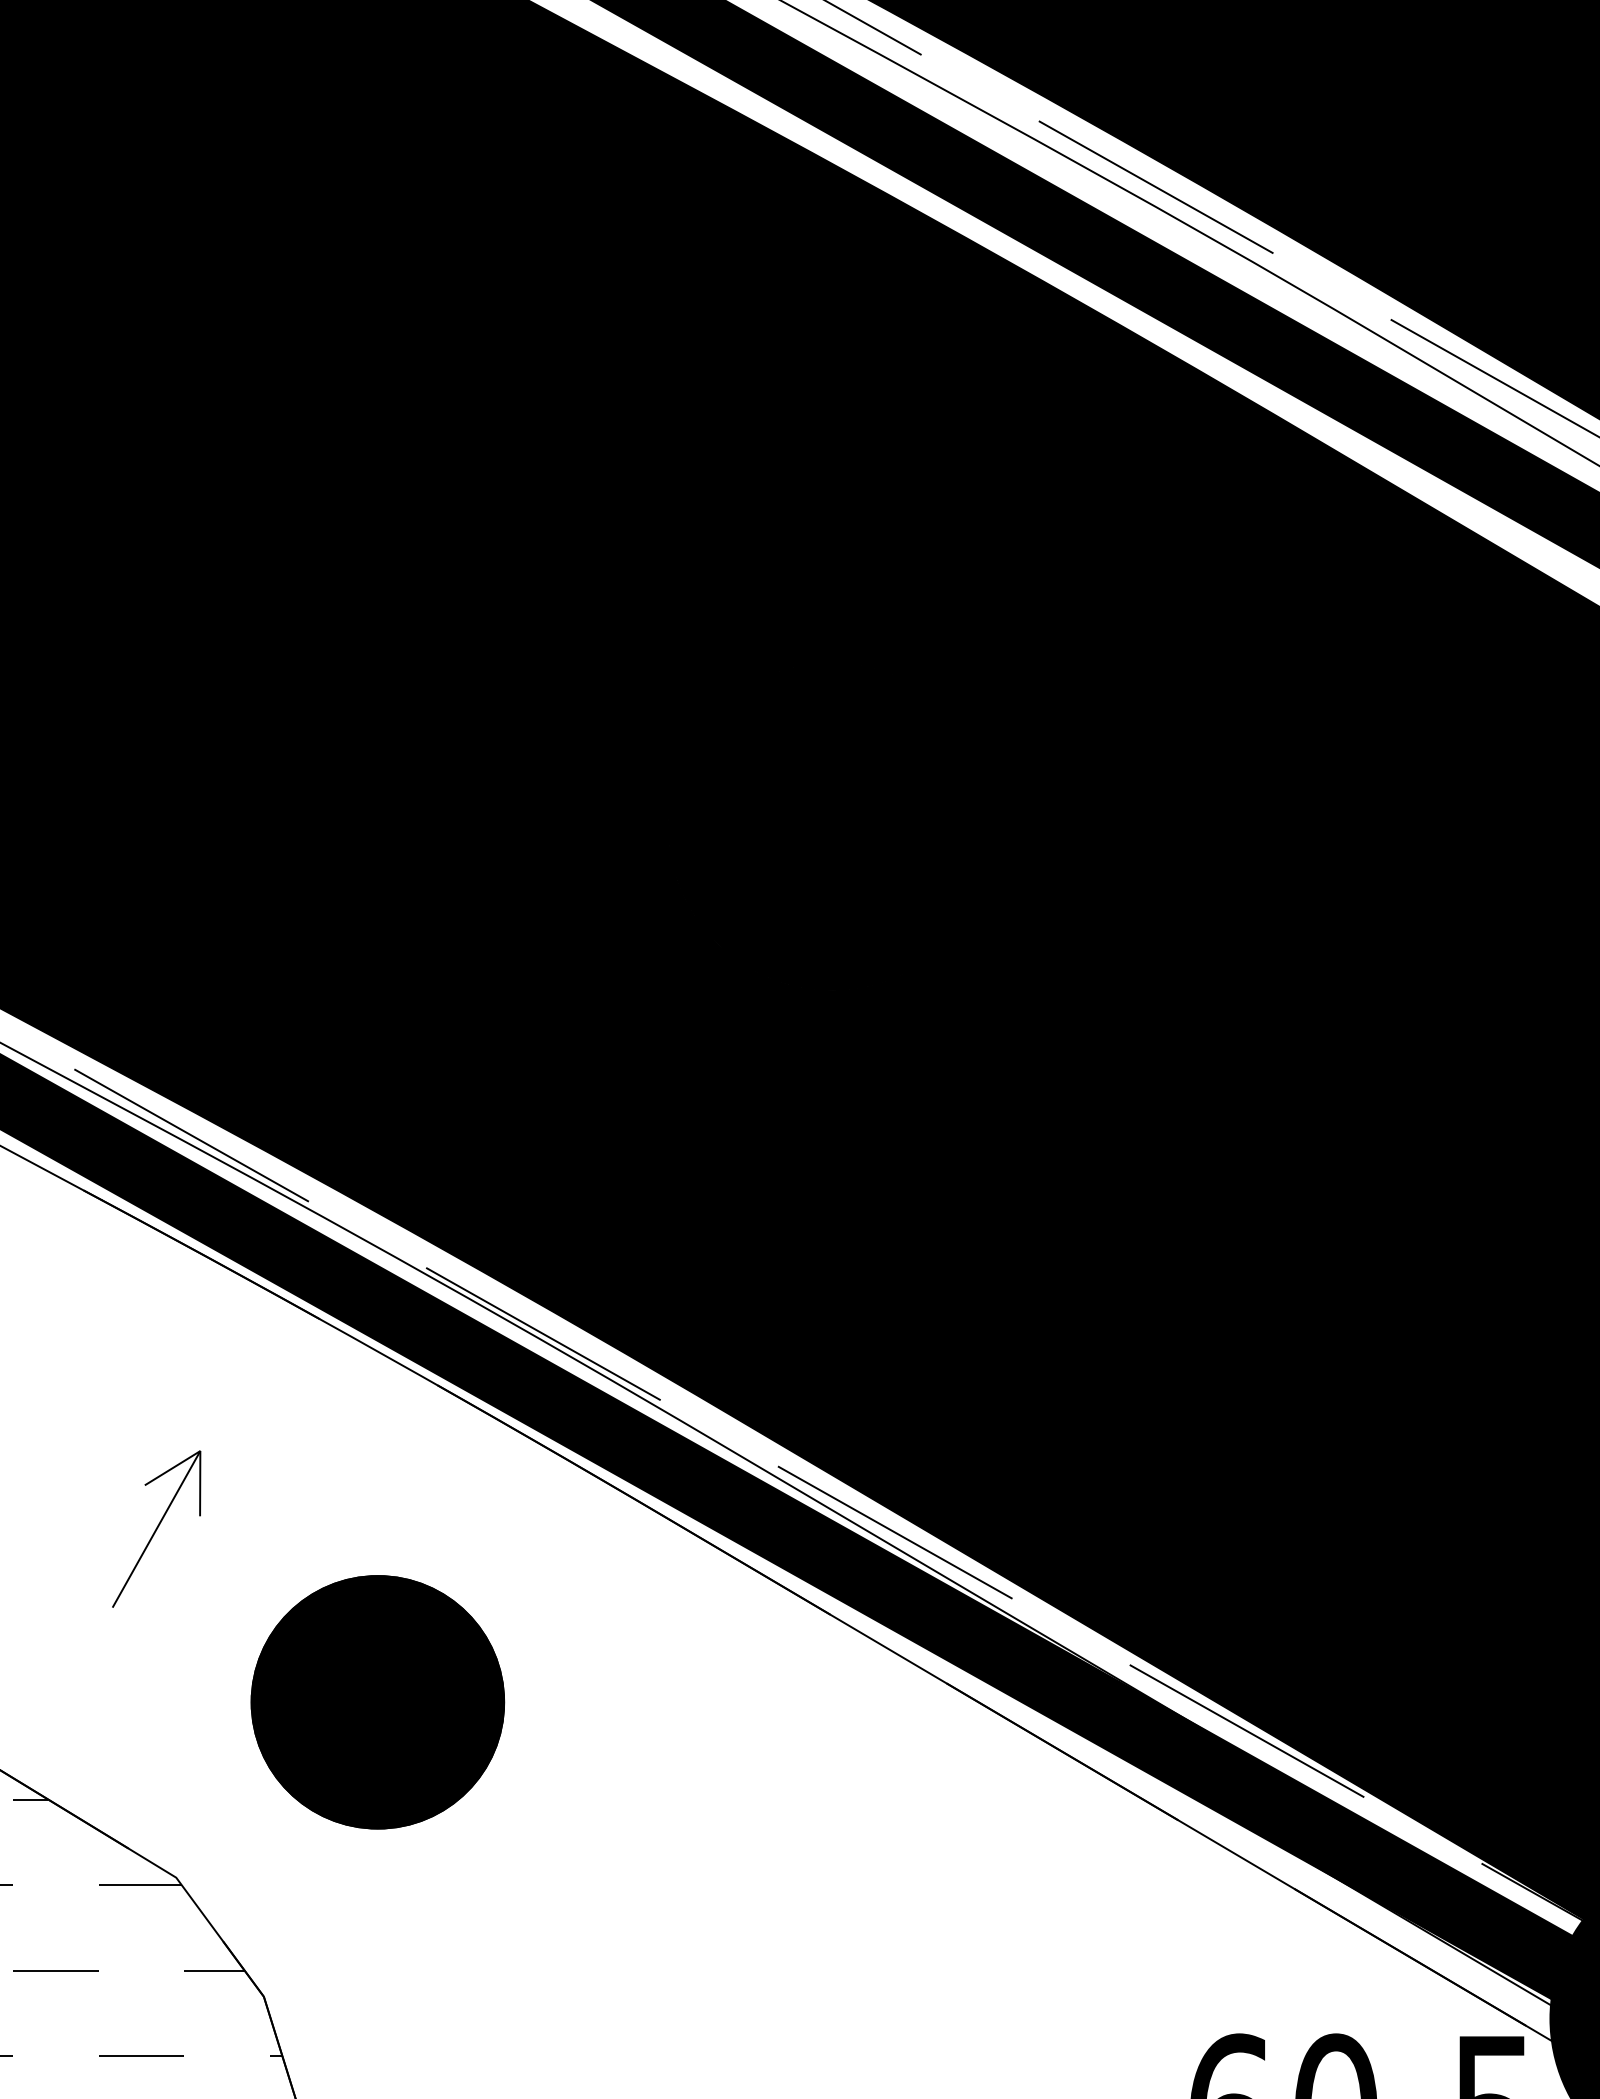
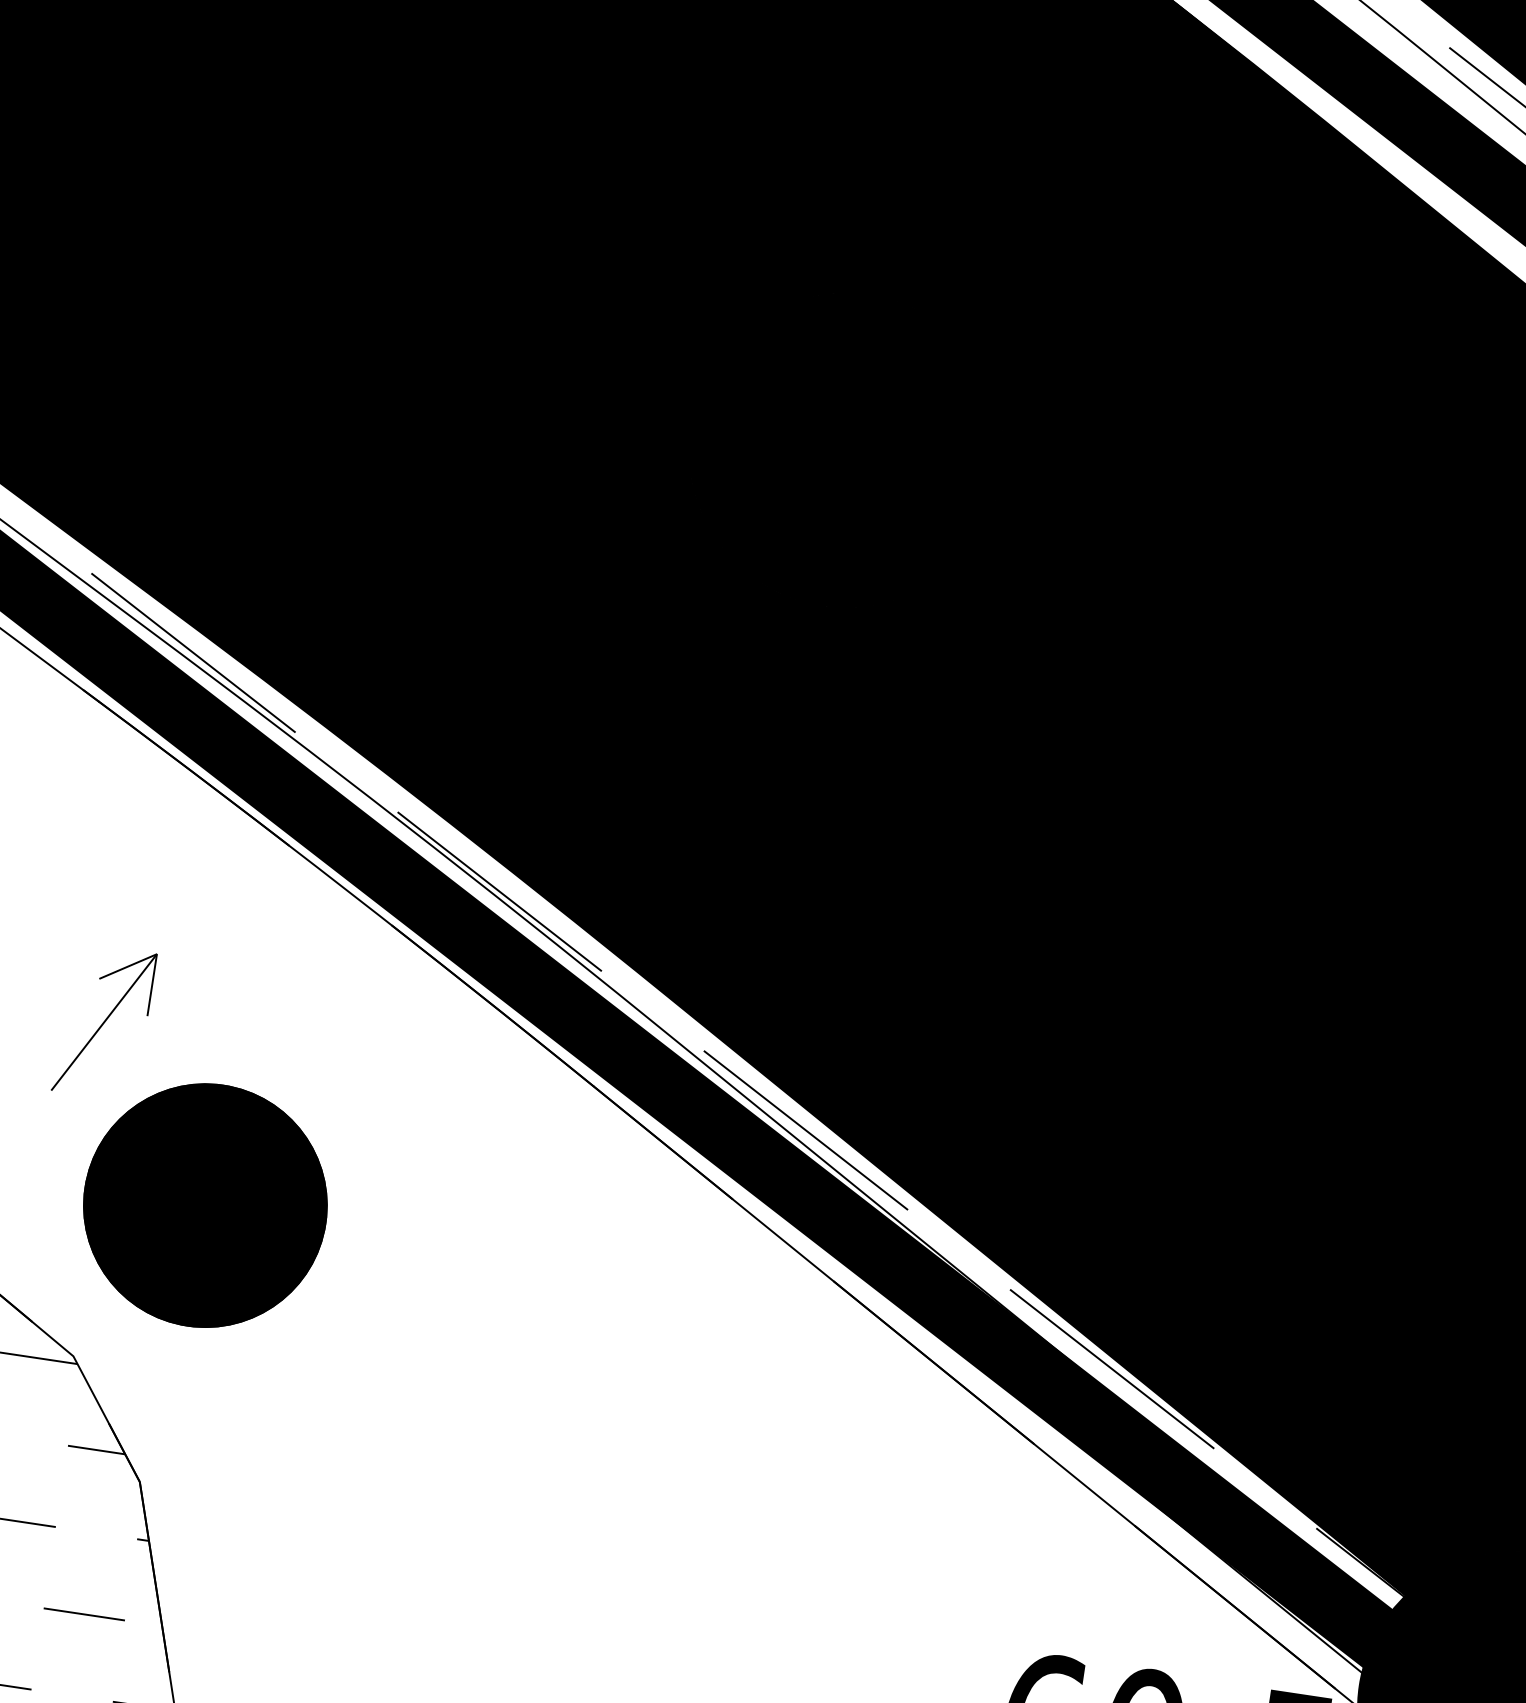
part: (377, 1702) -> (205, 1205), moved

